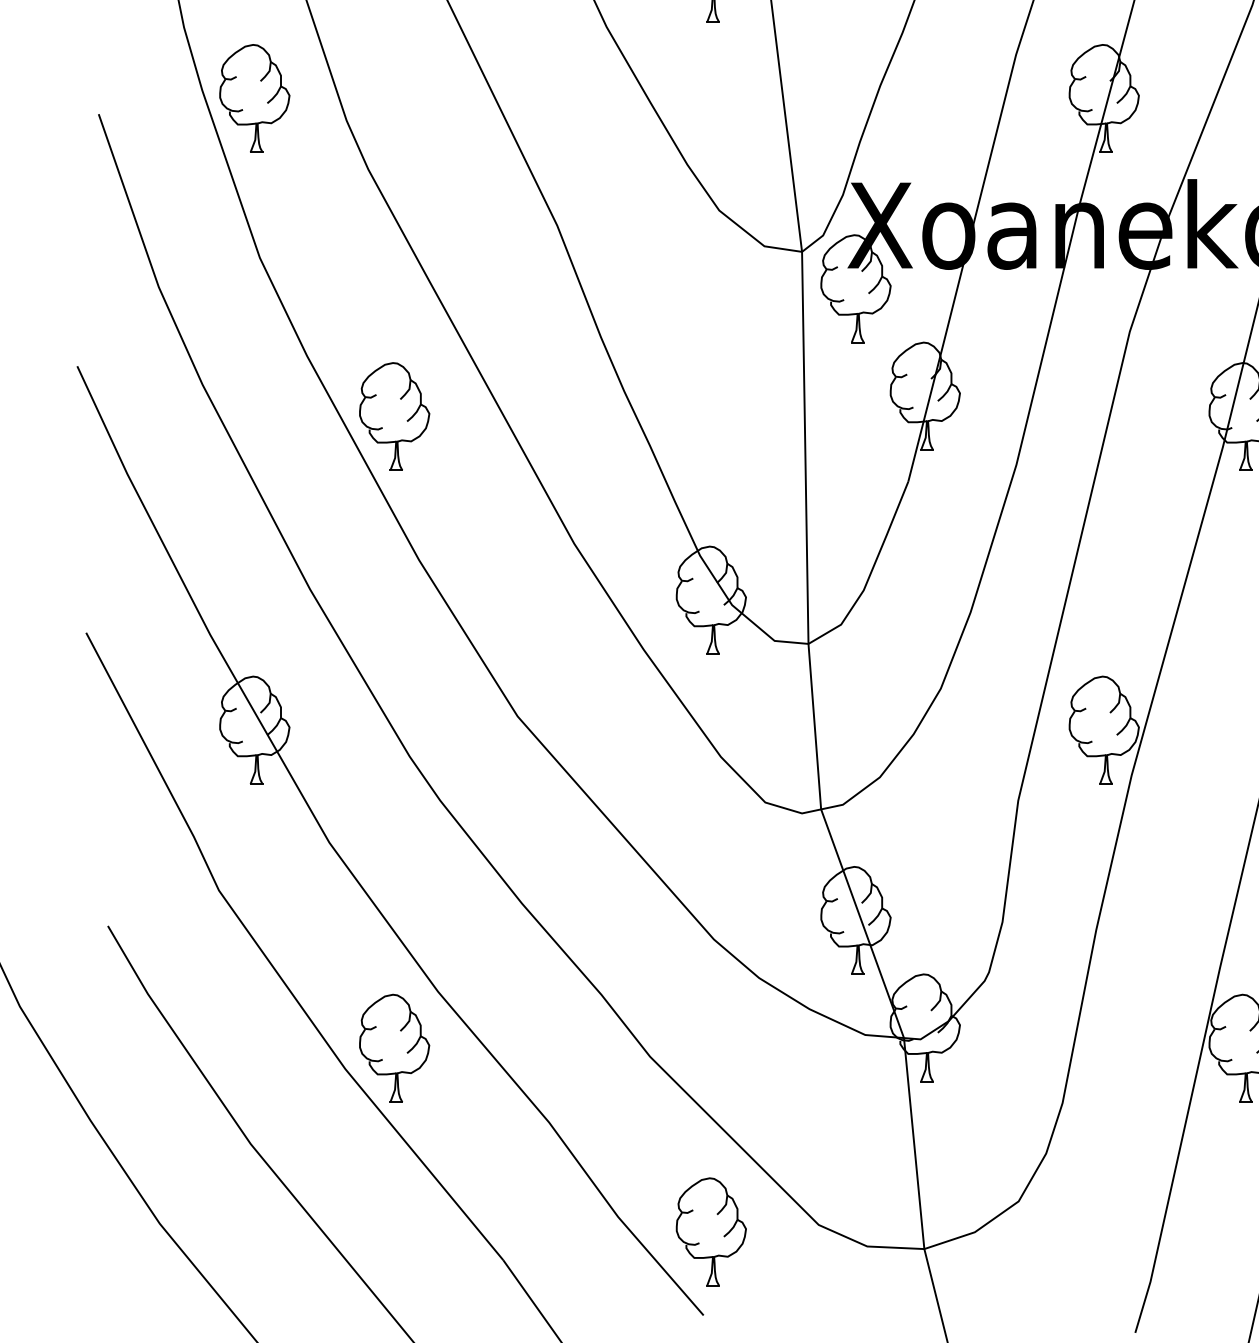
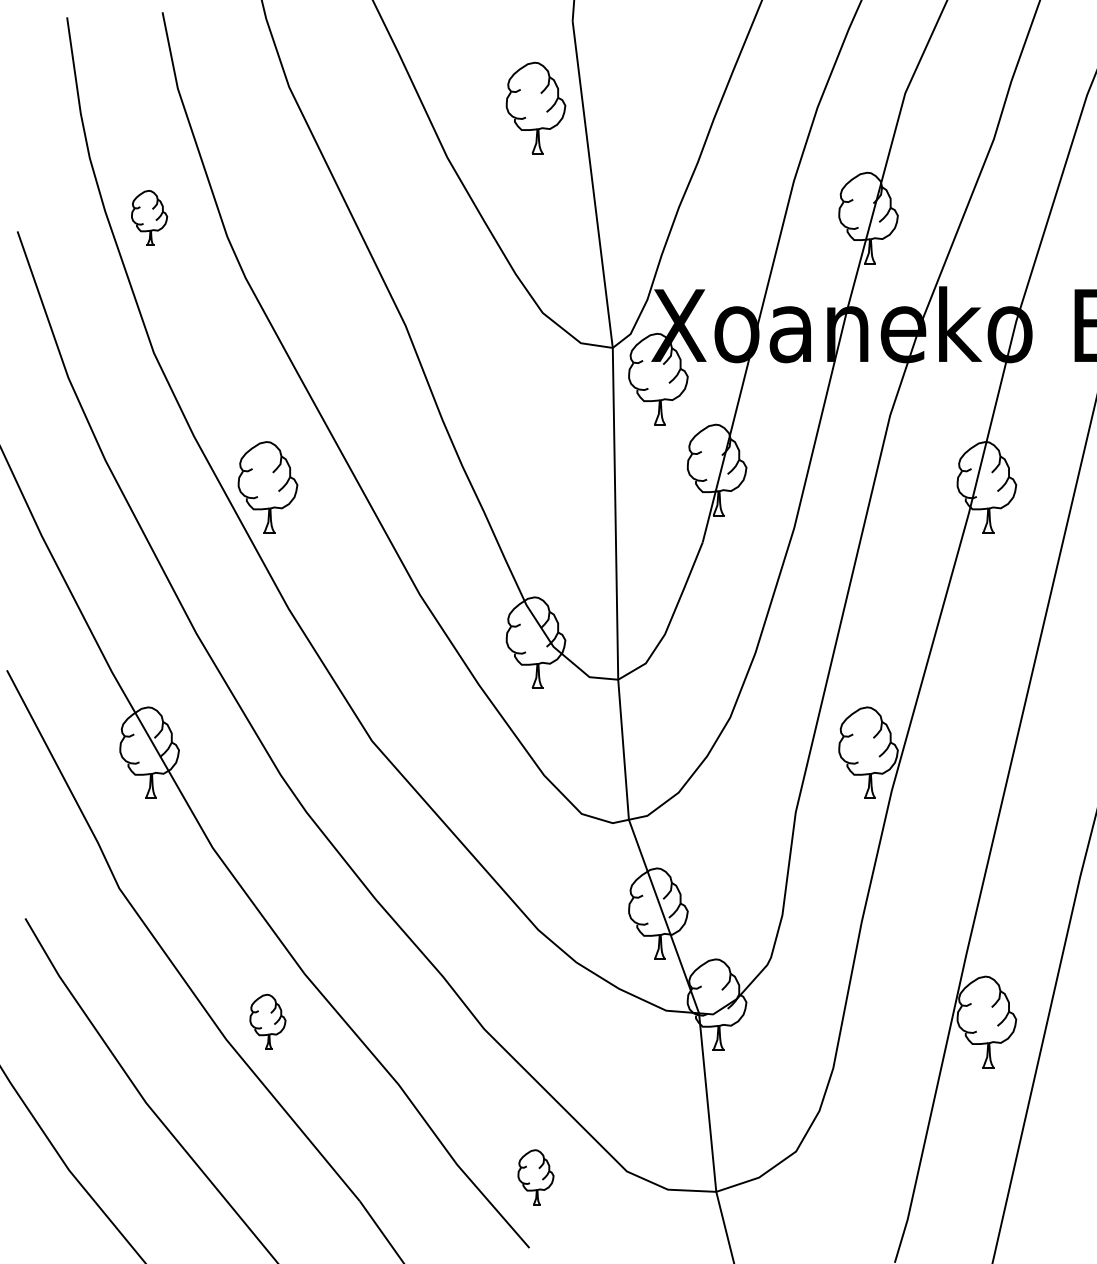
part: (254, 97) -> (149, 217), size x0.6
part: (394, 1047) -> (267, 1021), size x0.6
part: (710, 1232) -> (535, 1177), size x0.6

